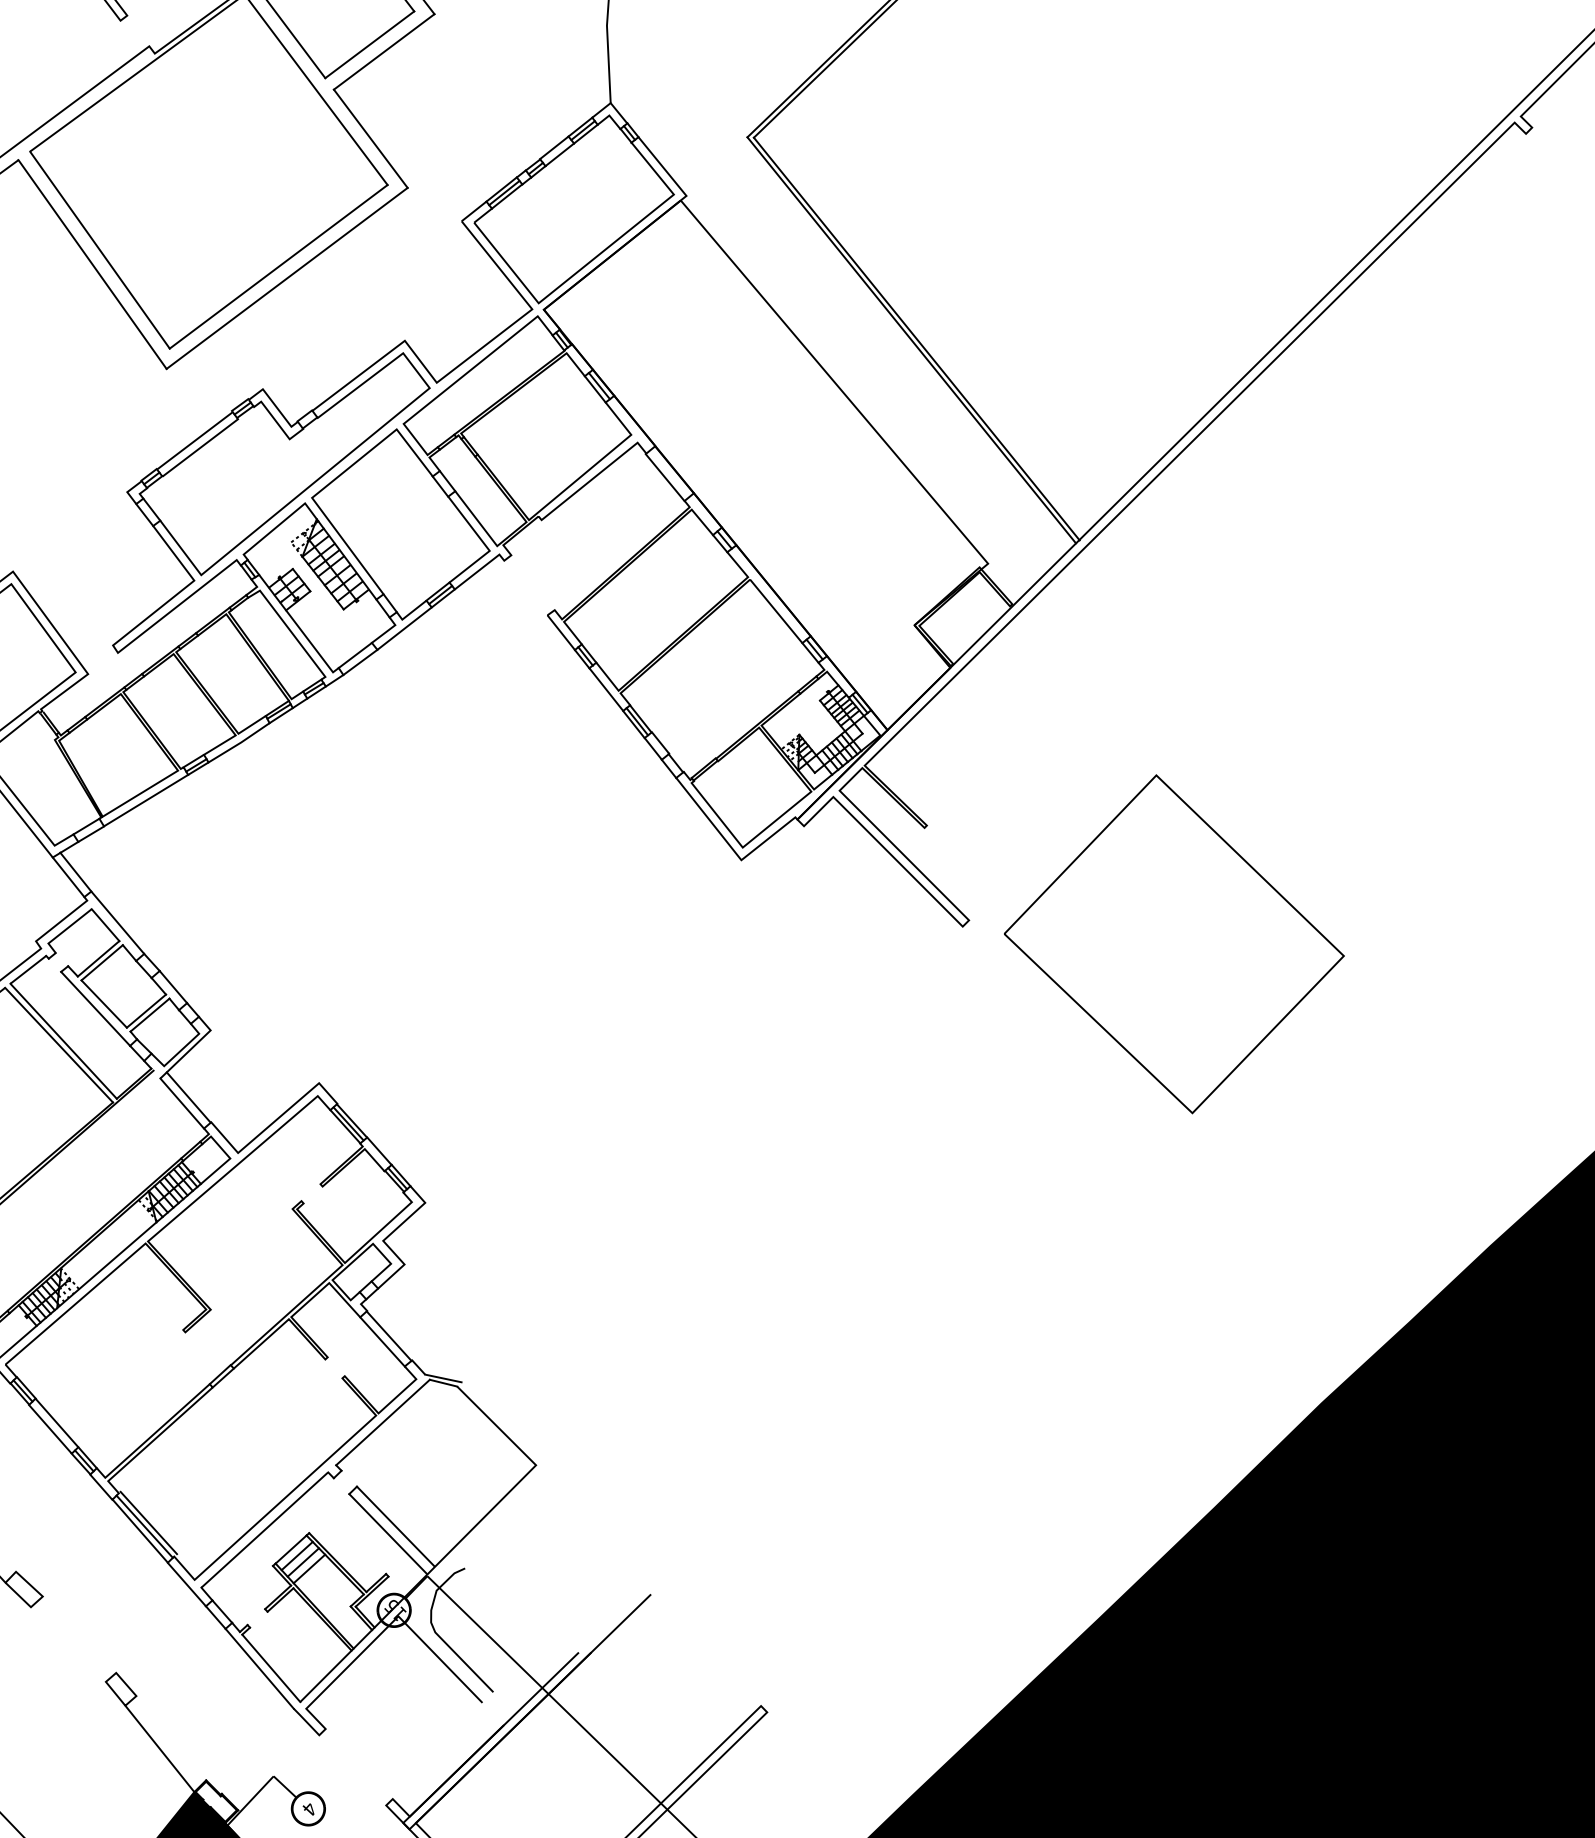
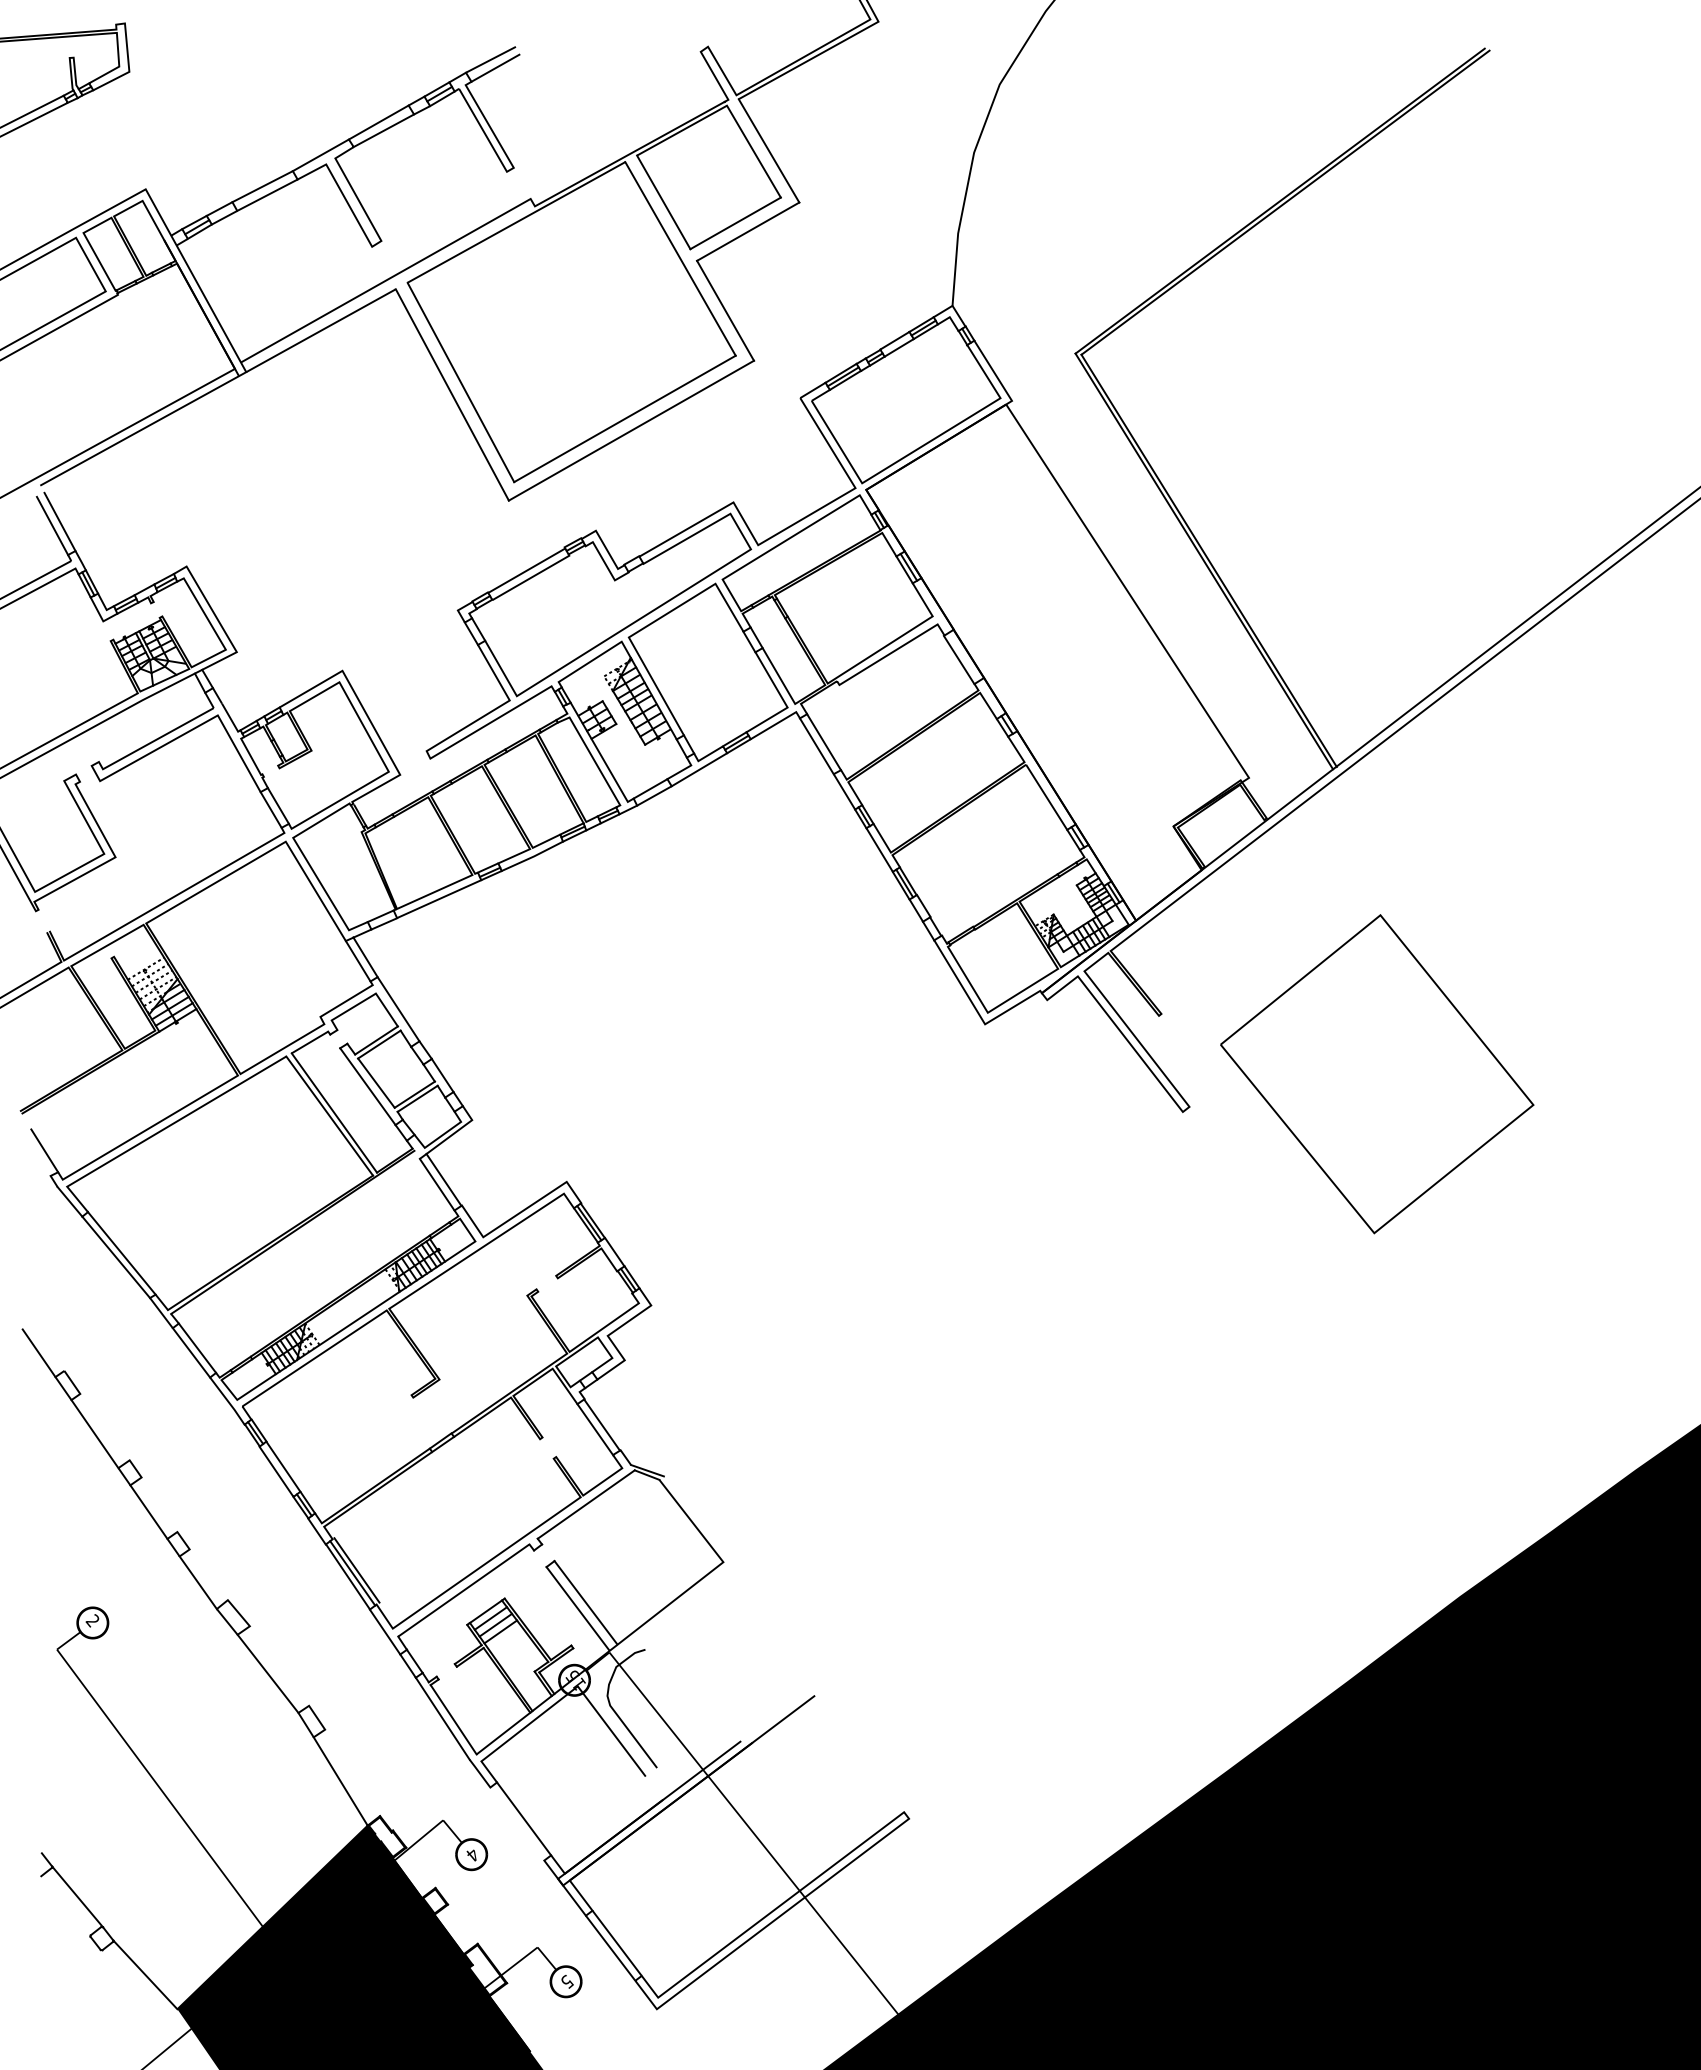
line: (532, 582) -> (823, 741), added
line: (525, 588) -> (816, 746), added
part: (1174, 944) -> (1377, 1074), moved
line: (67, 1644) -> (267, 1673), added
line: (359, 1763) -> (524, 1818), added

